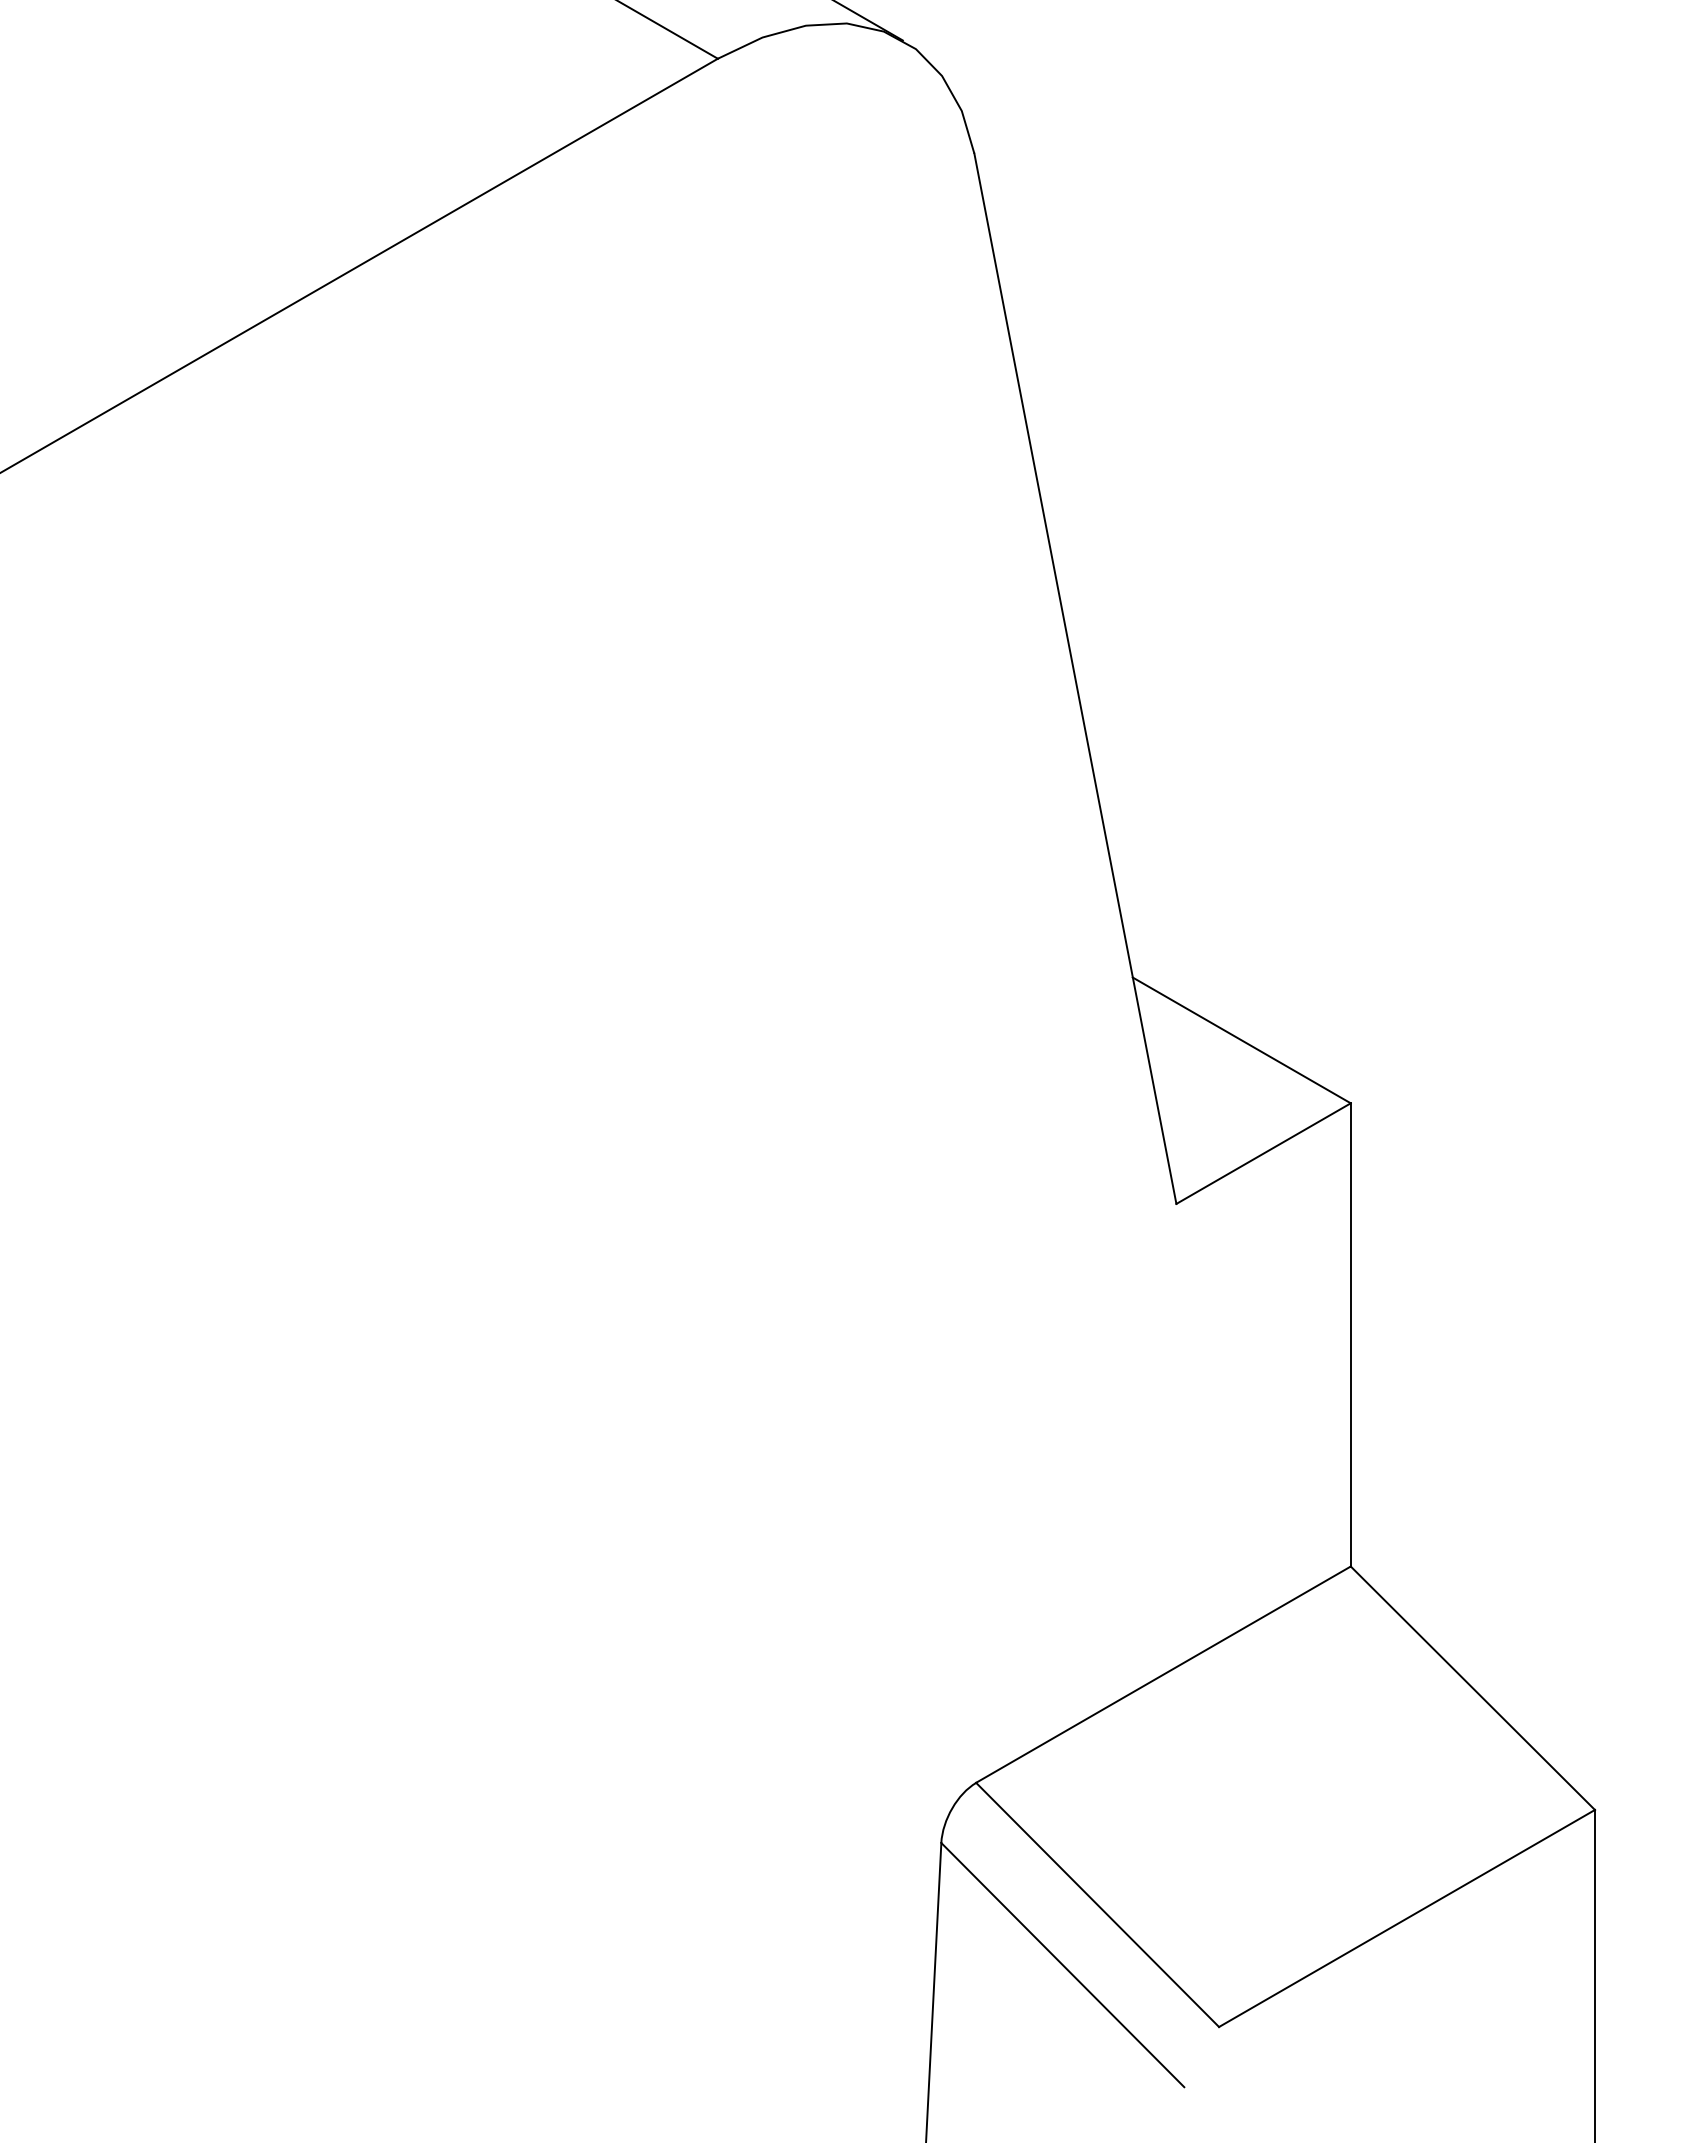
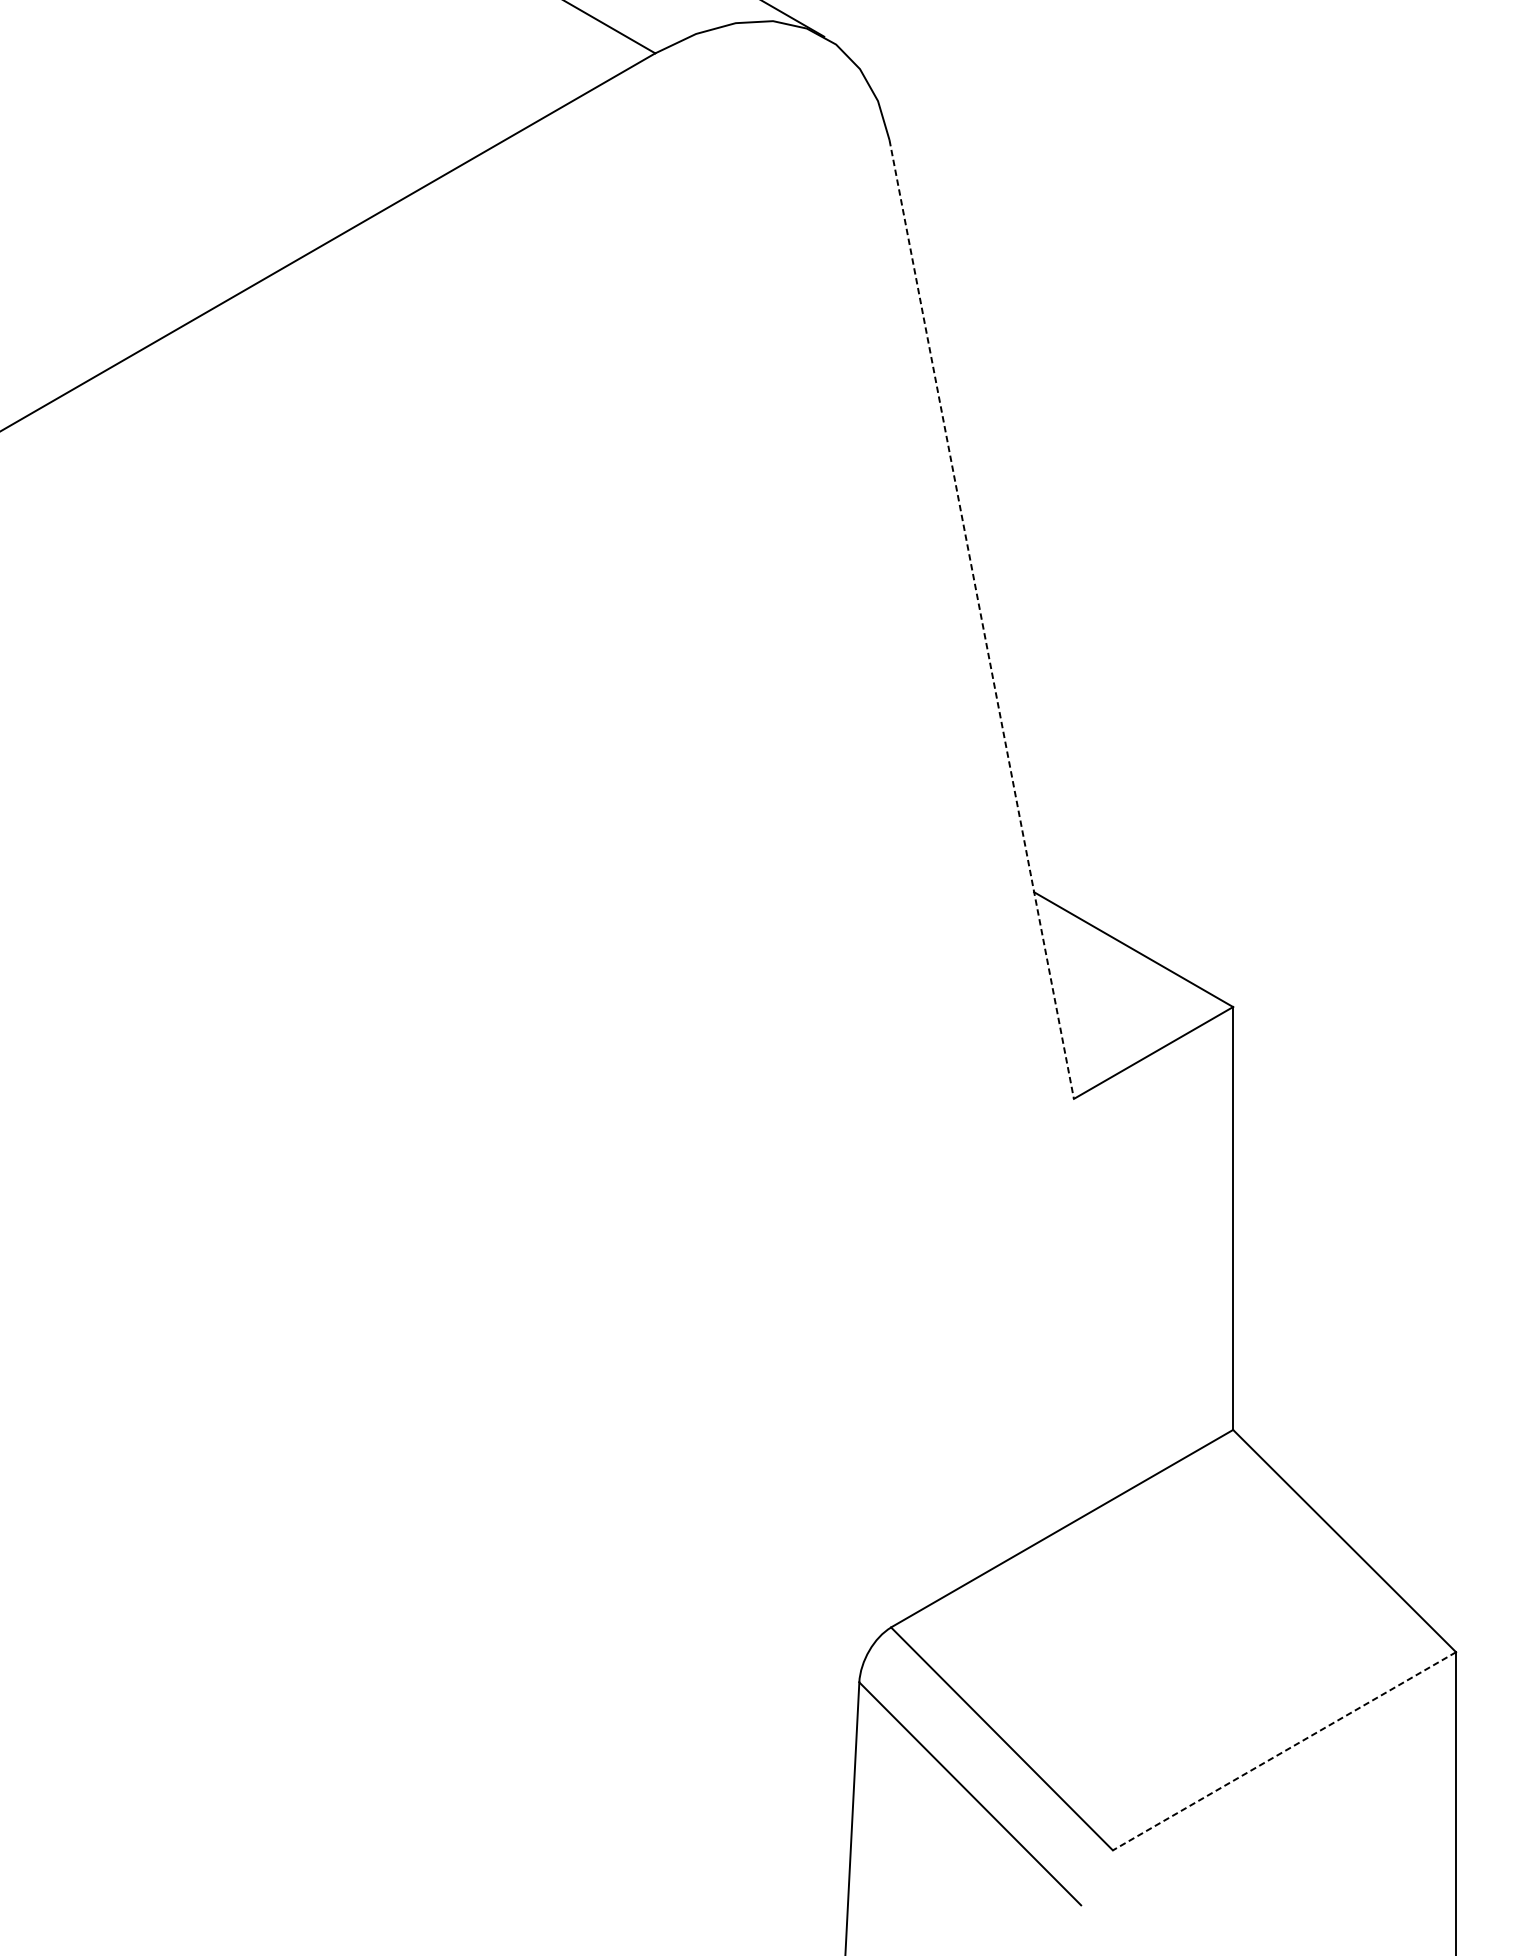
line: (1075, 678) -> (981, 619), solid -> dashed
line: (1406, 1918) -> (1284, 1751), solid -> dashed

